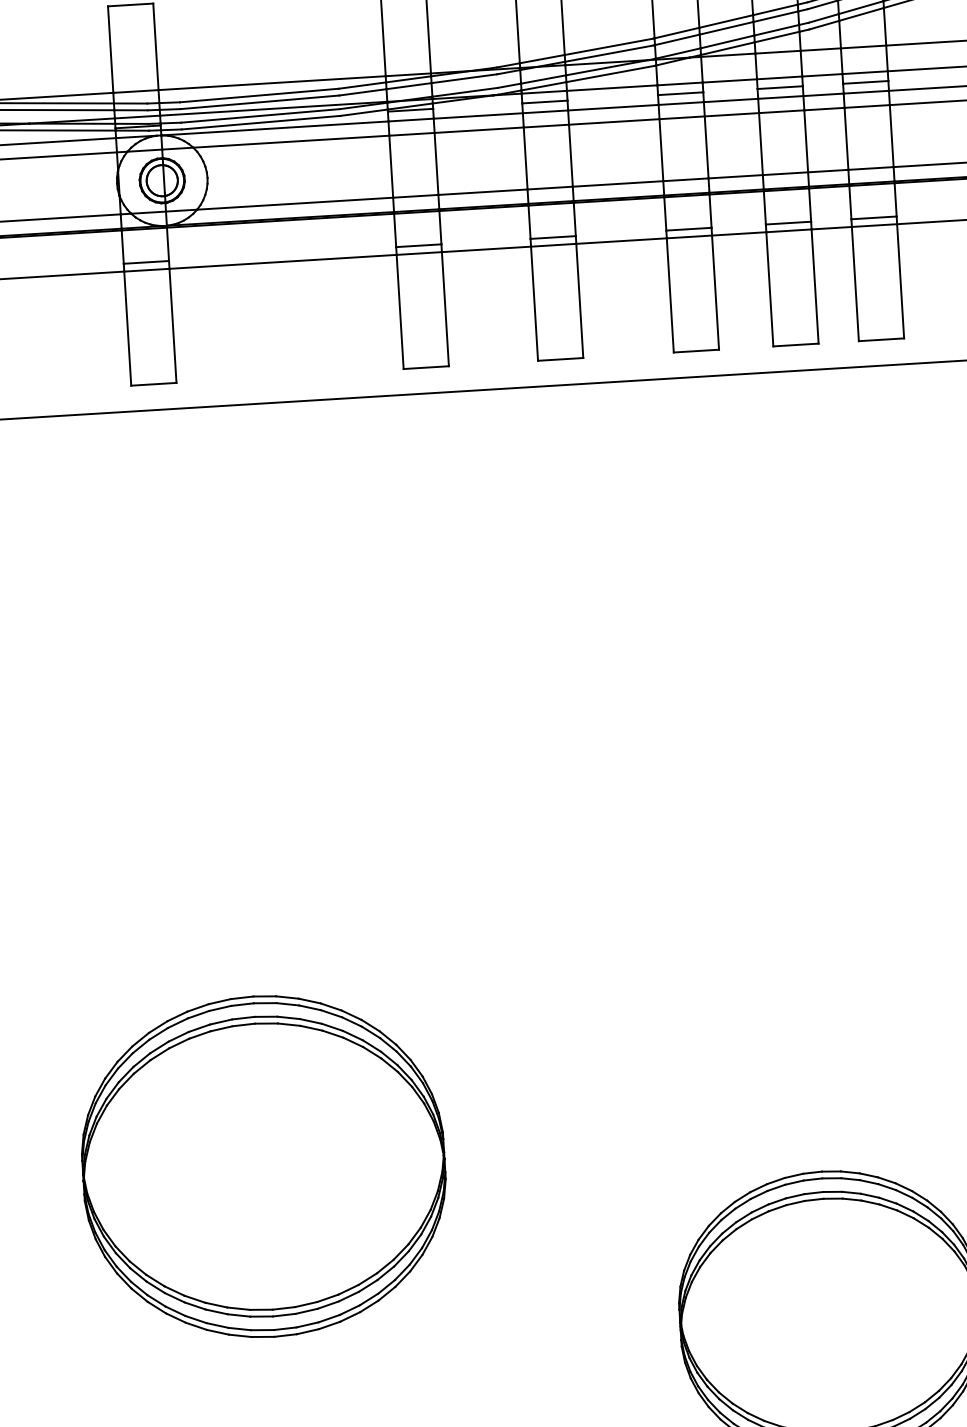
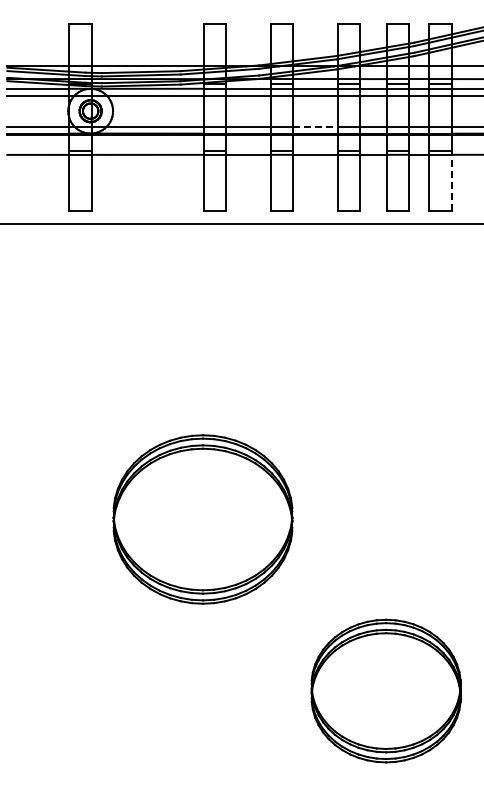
line: (618, 183) -> (315, 126), solid -> dashed
line: (899, 280) -> (451, 182), solid -> dashed
part: (262, 1166) -> (202, 519), moved

